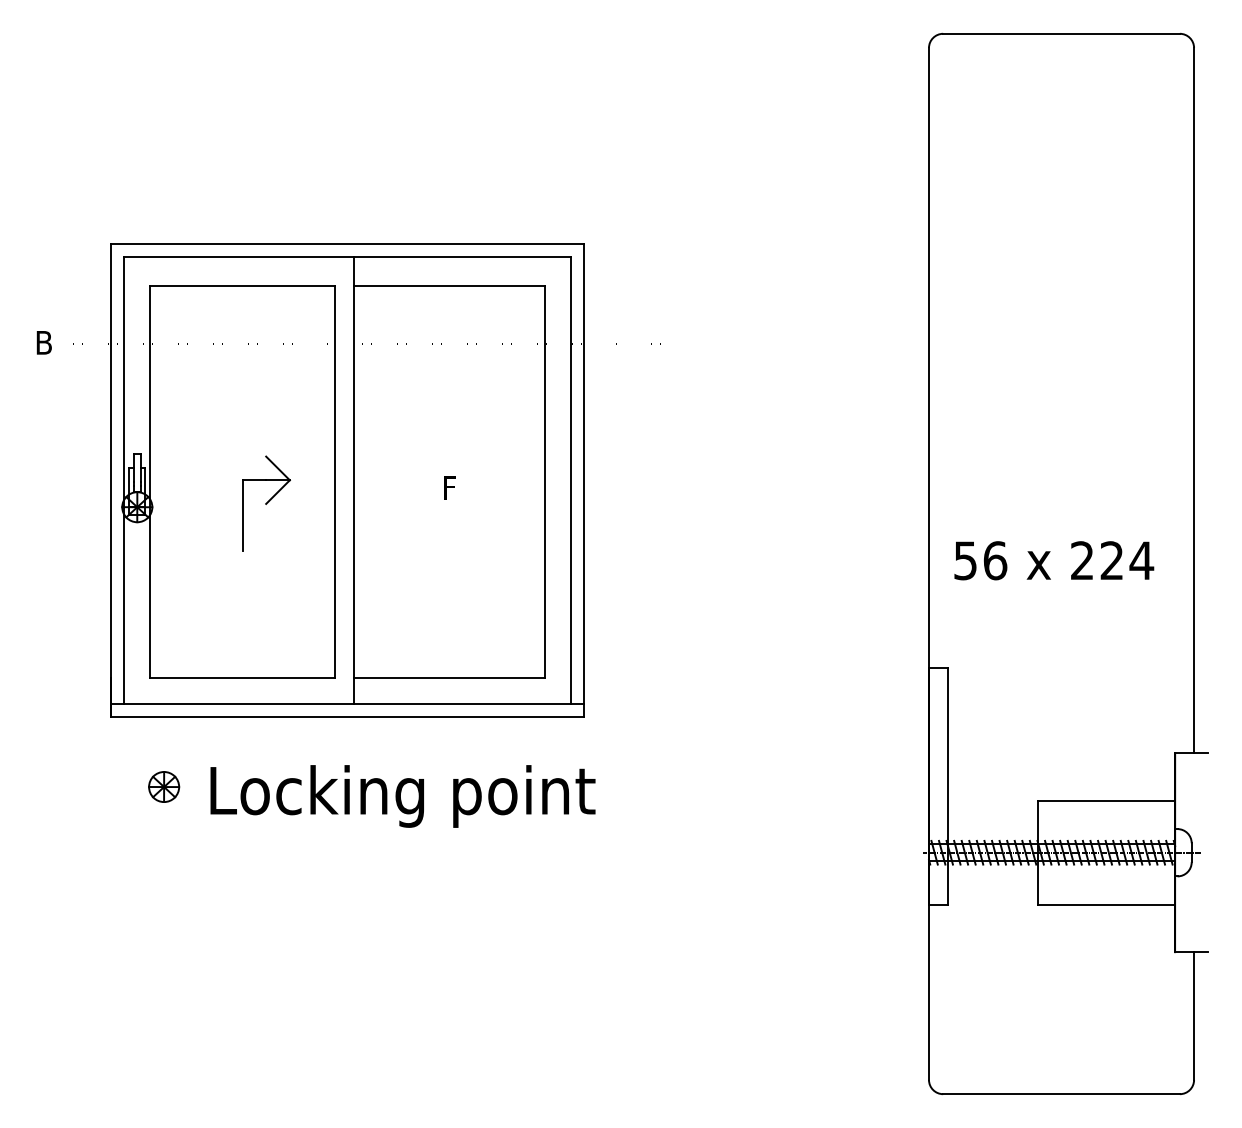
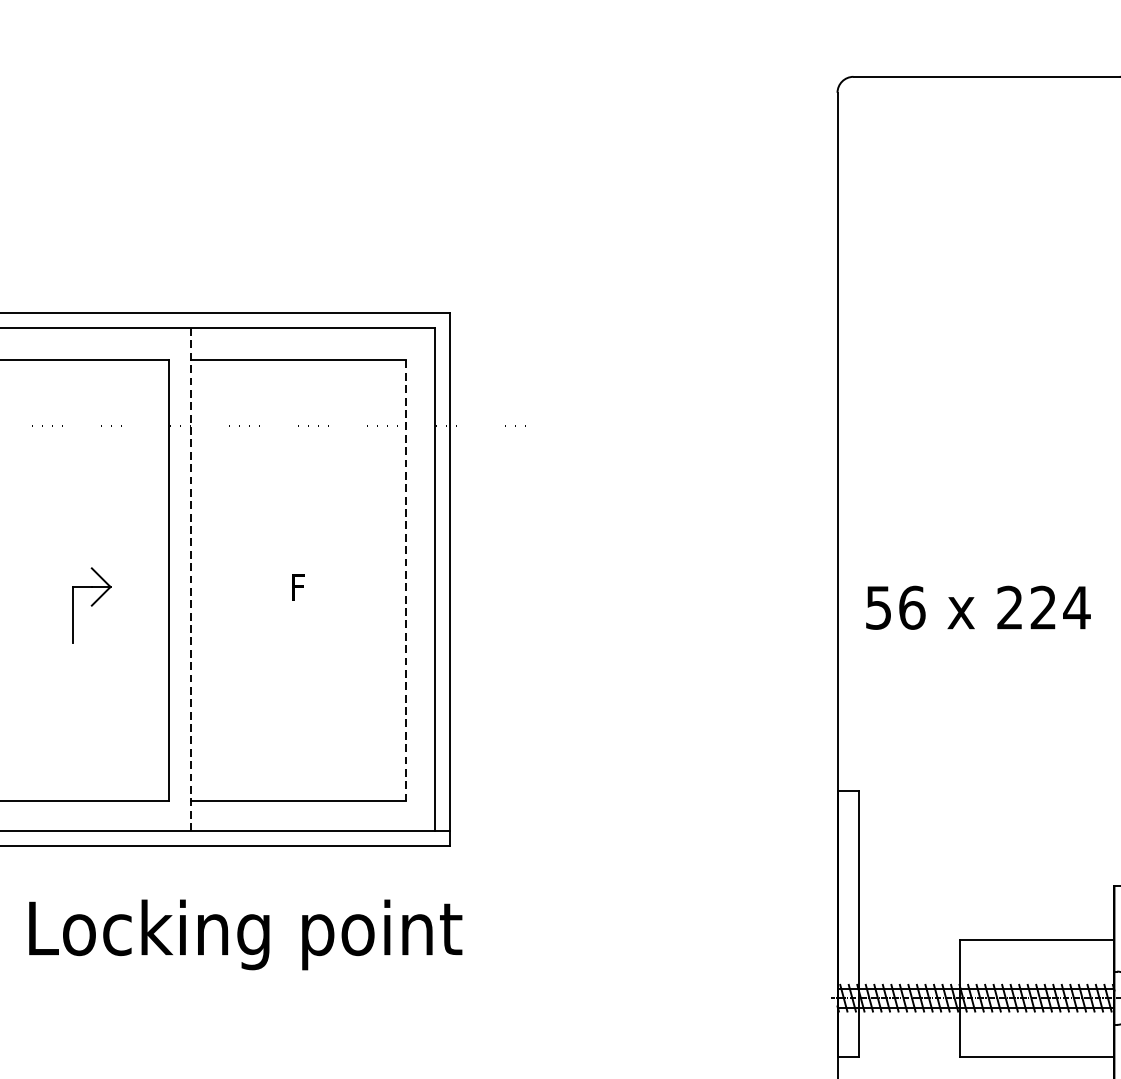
line: (354, 480) -> (191, 579), solid -> dashed
line: (545, 481) -> (406, 580), solid -> dashed
part: (266, 503) -> (92, 605), size x0.7
text: (1054, 560) -> (978, 607), moved

